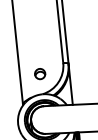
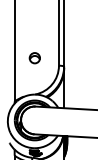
part: (39, 74) -> (34, 58), moved

